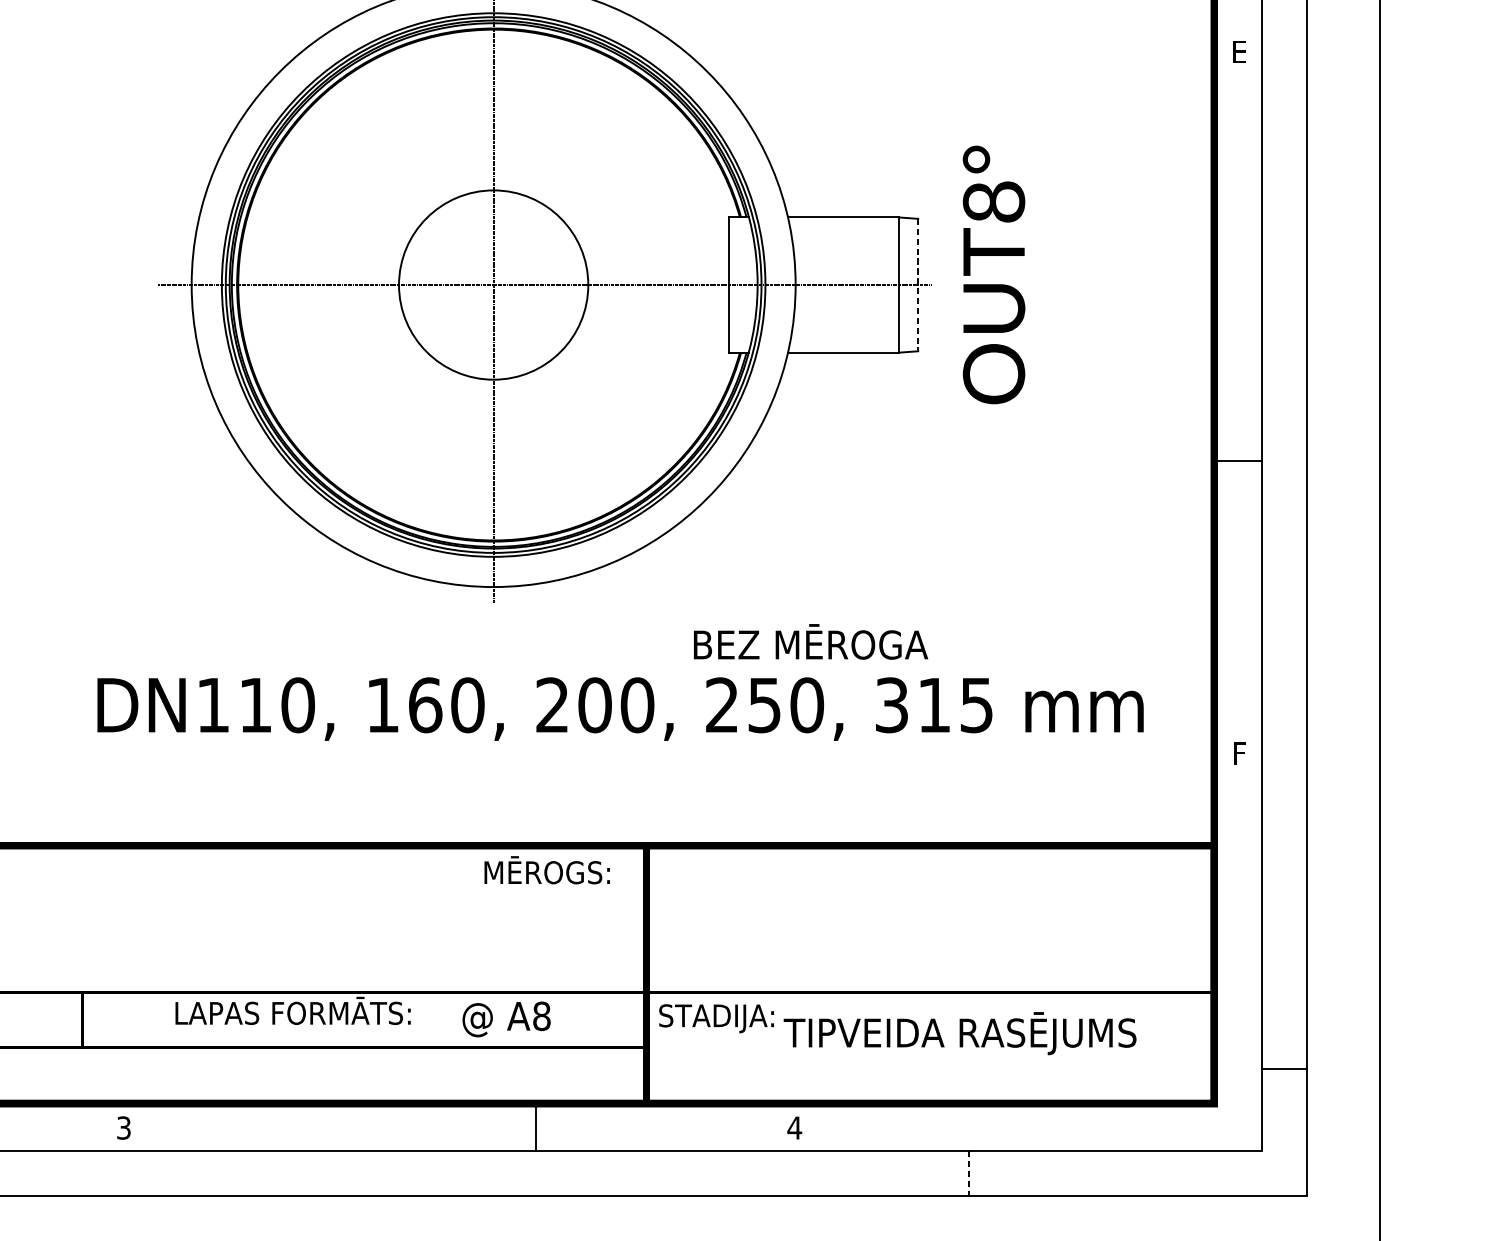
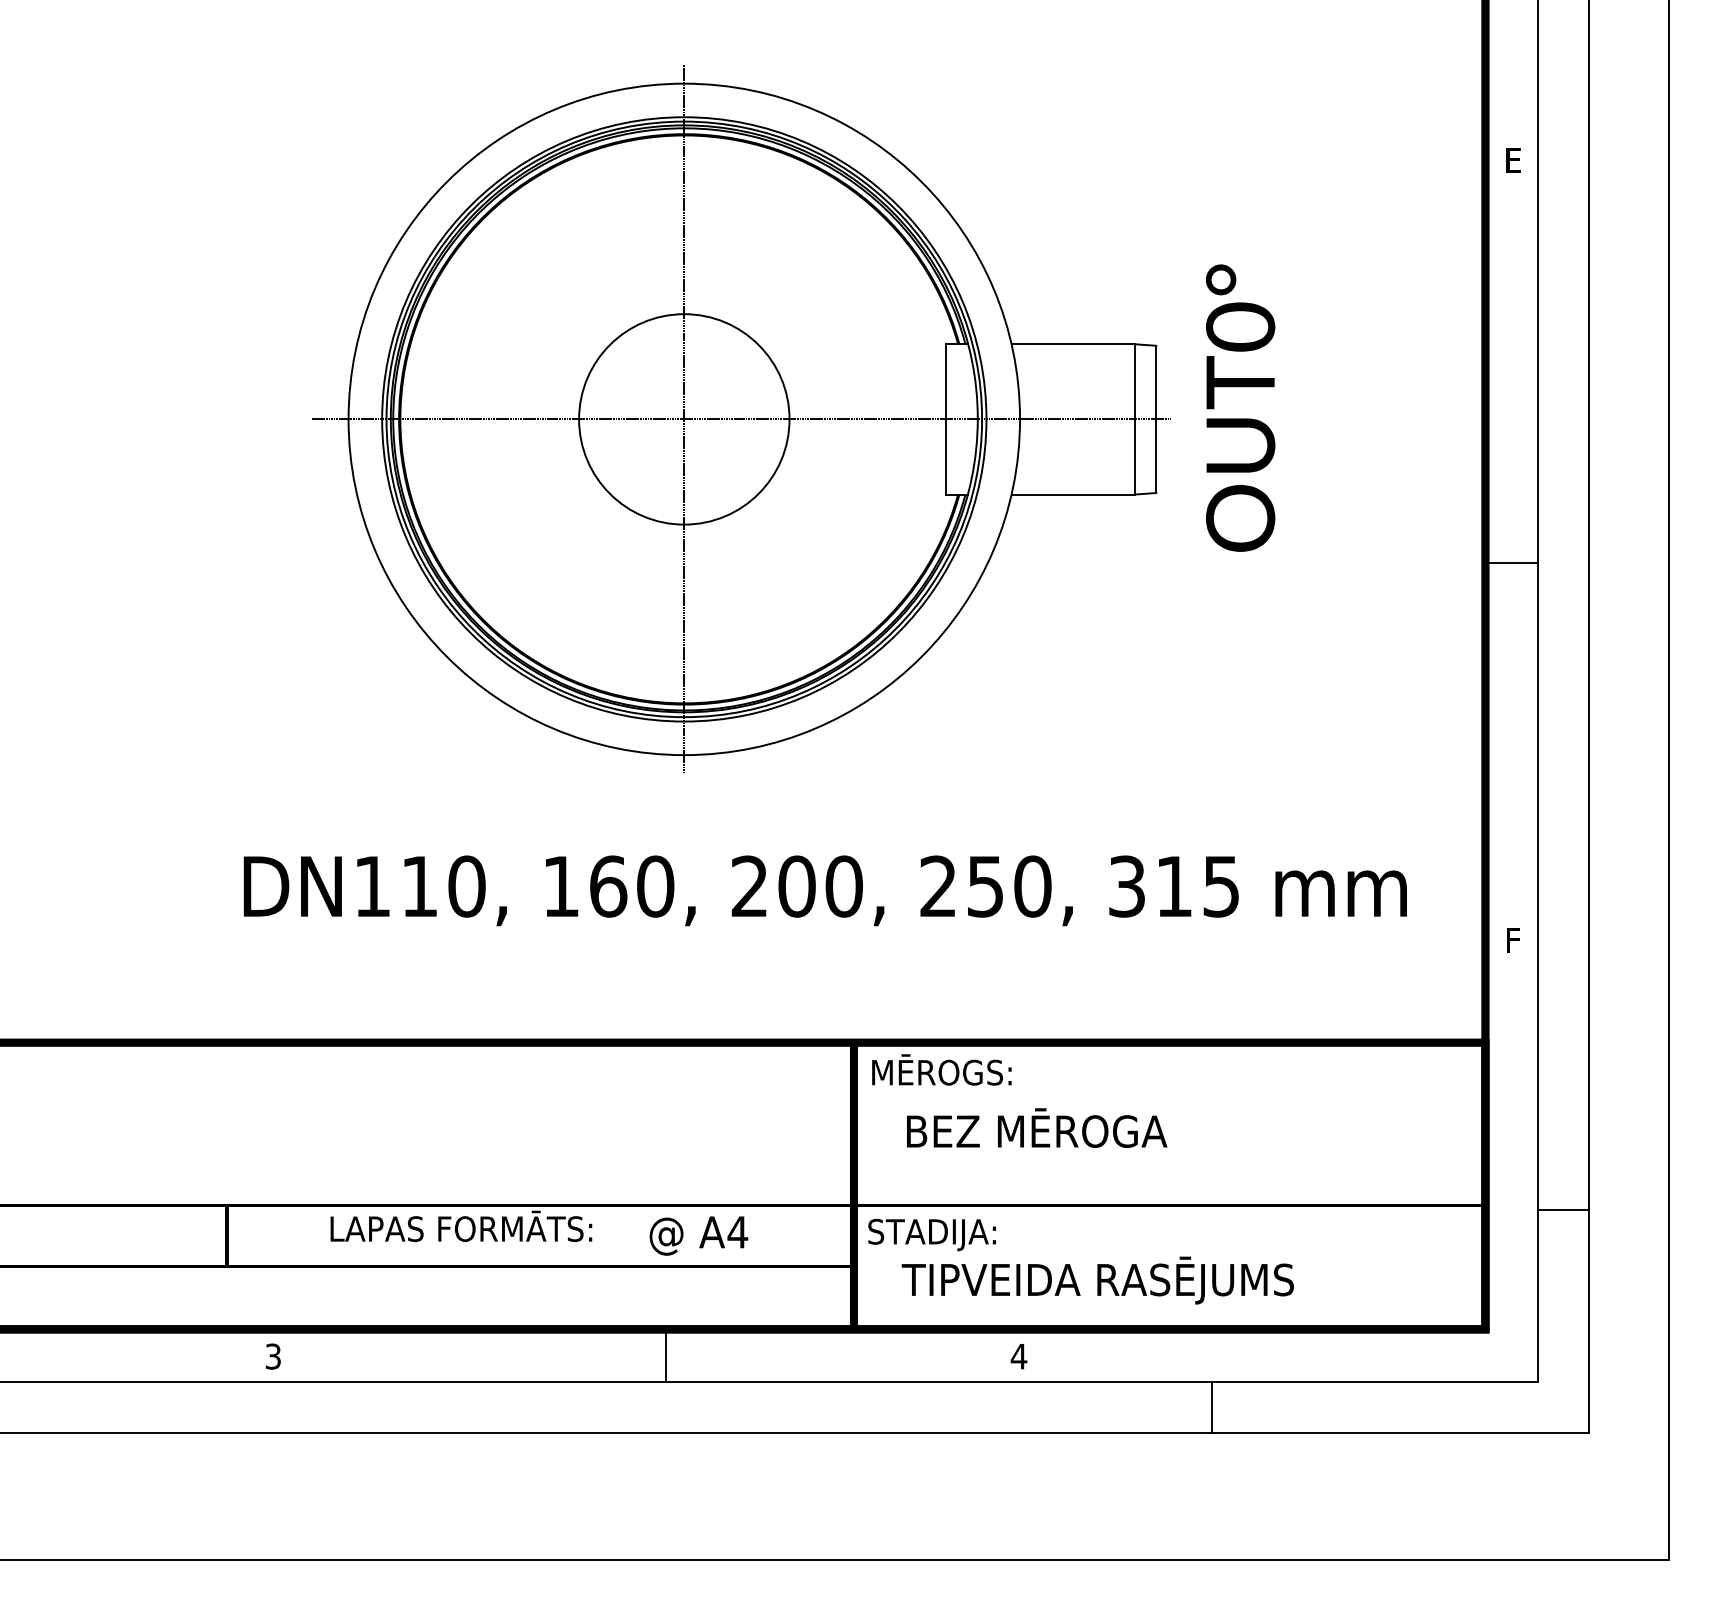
text: (993, 201) -> (1240, 326), OUT8° -> OUT0°
line: (918, 285) -> (1156, 419), dashed -> solid
line: (1238, 461) -> (1512, 563), moved
text: (811, 641) -> (1037, 1127), moved
text: (546, 869) -> (941, 1069), moved
text: (541, 1016) -> (737, 1232), A8 -> A4
text: (959, 1033) -> (1097, 1280), moved
line: (1284, 1069) -> (1563, 1210), moved
line: (536, 1127) -> (666, 1356), moved
line: (968, 1173) -> (1212, 1407), dashed -> solid

